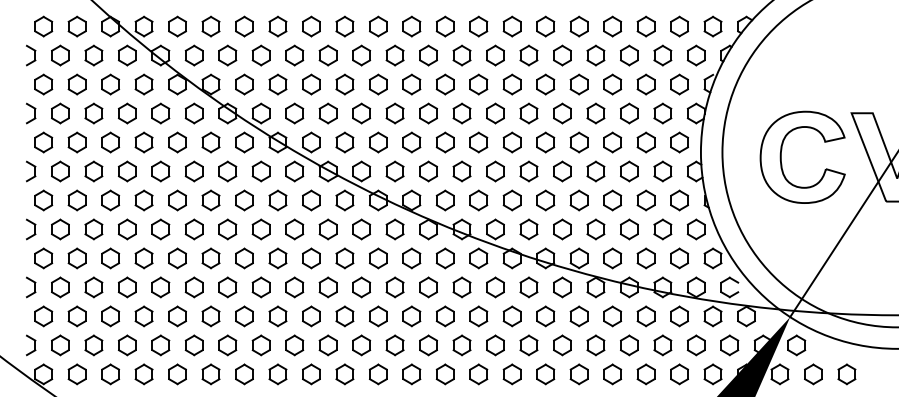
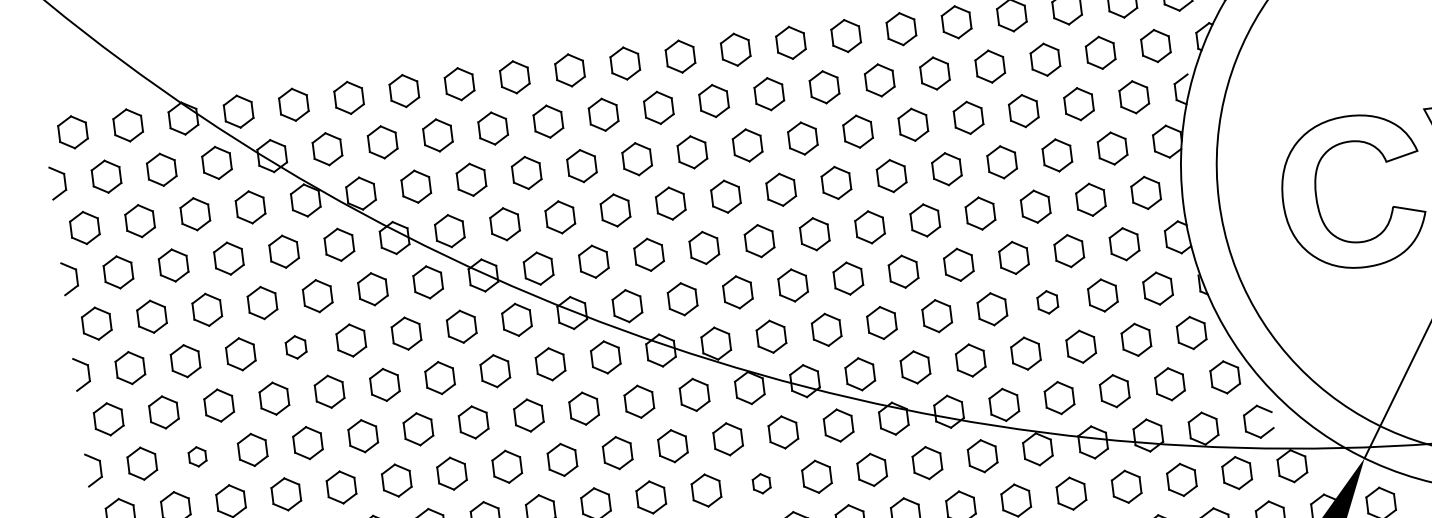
part: (160, 171) -> (295, 347), size x0.7
part: (612, 200) -> (1047, 302), size x0.7
part: (93, 229) -> (196, 456), size x0.6
part: (428, 287) -> (761, 483), size x0.6

